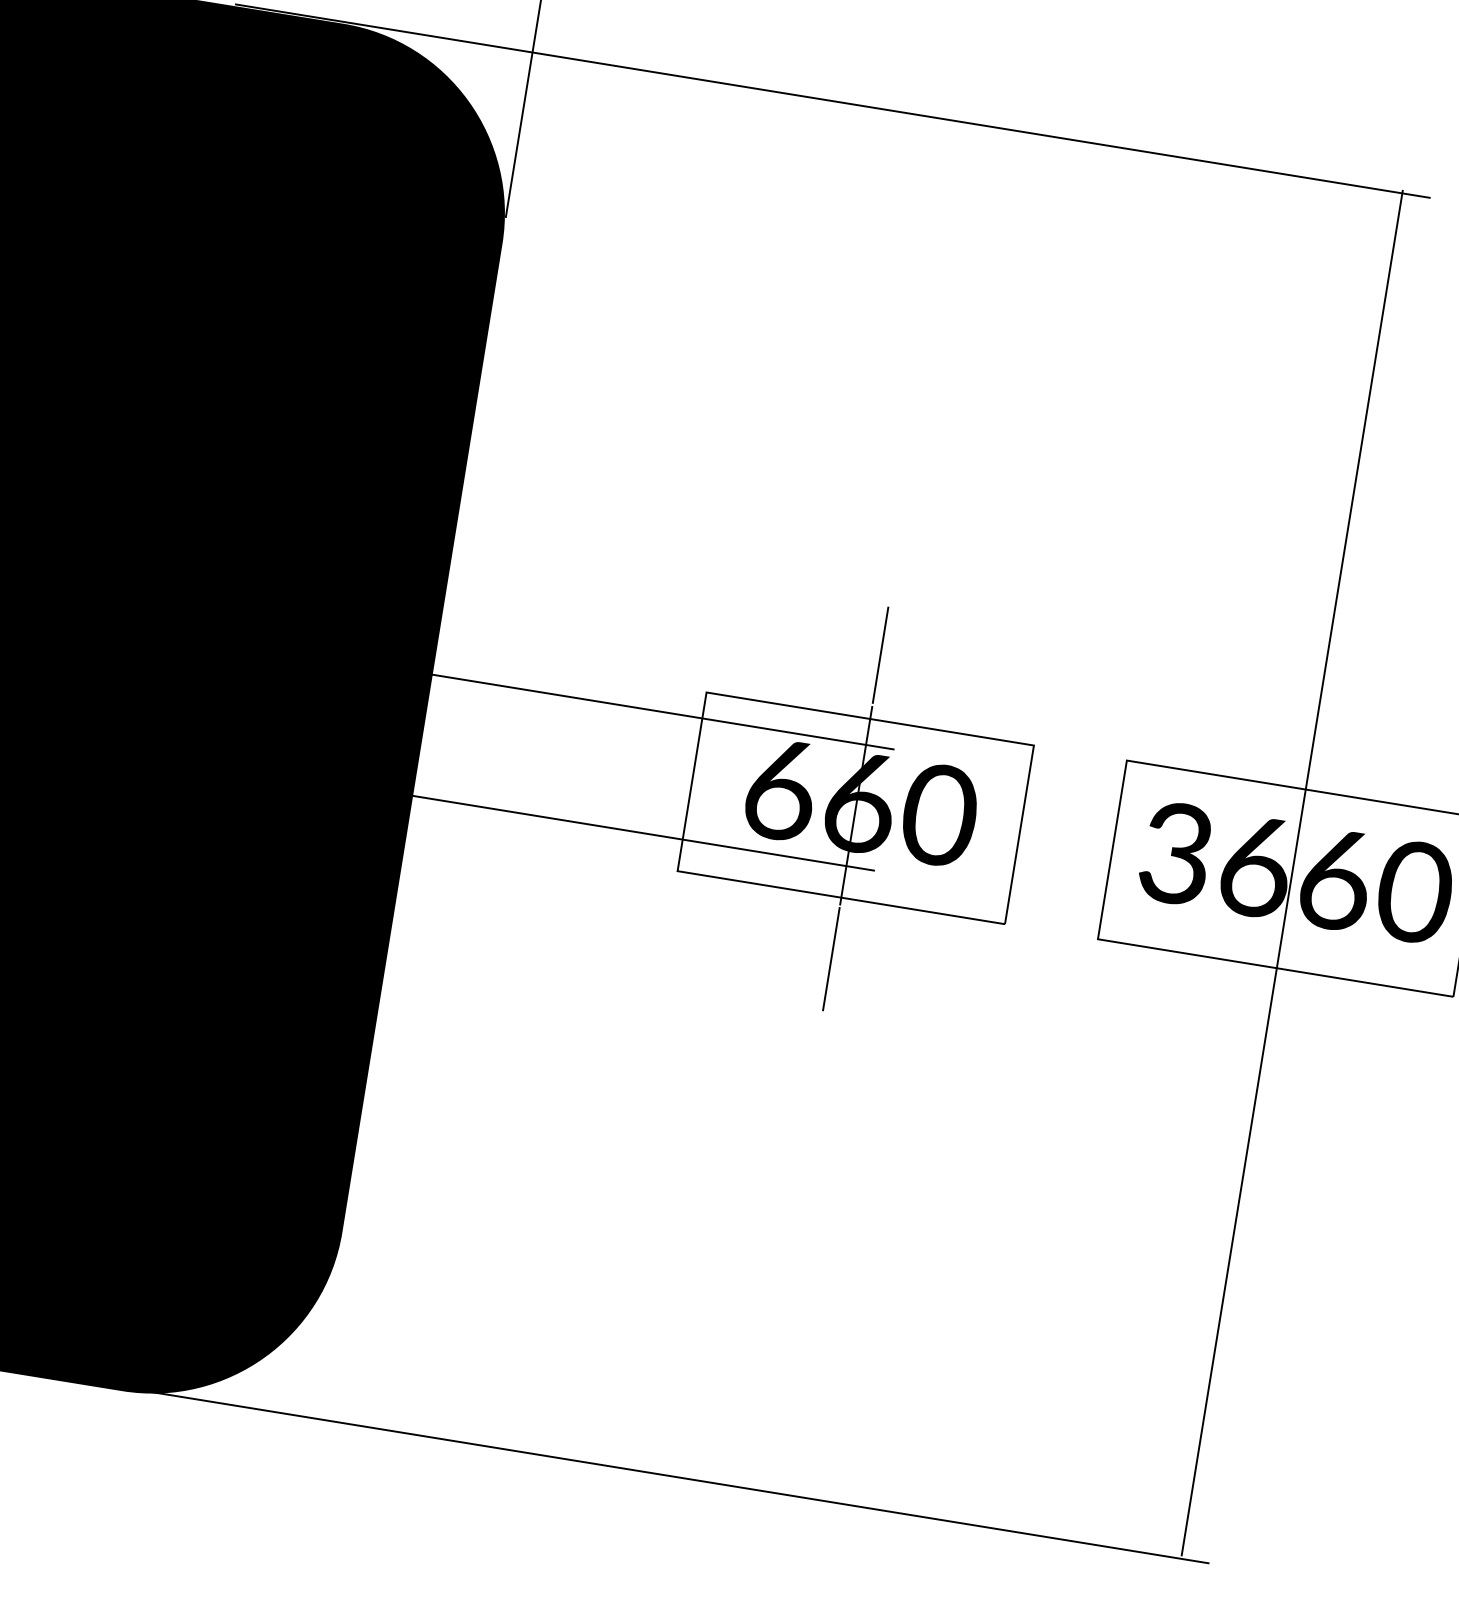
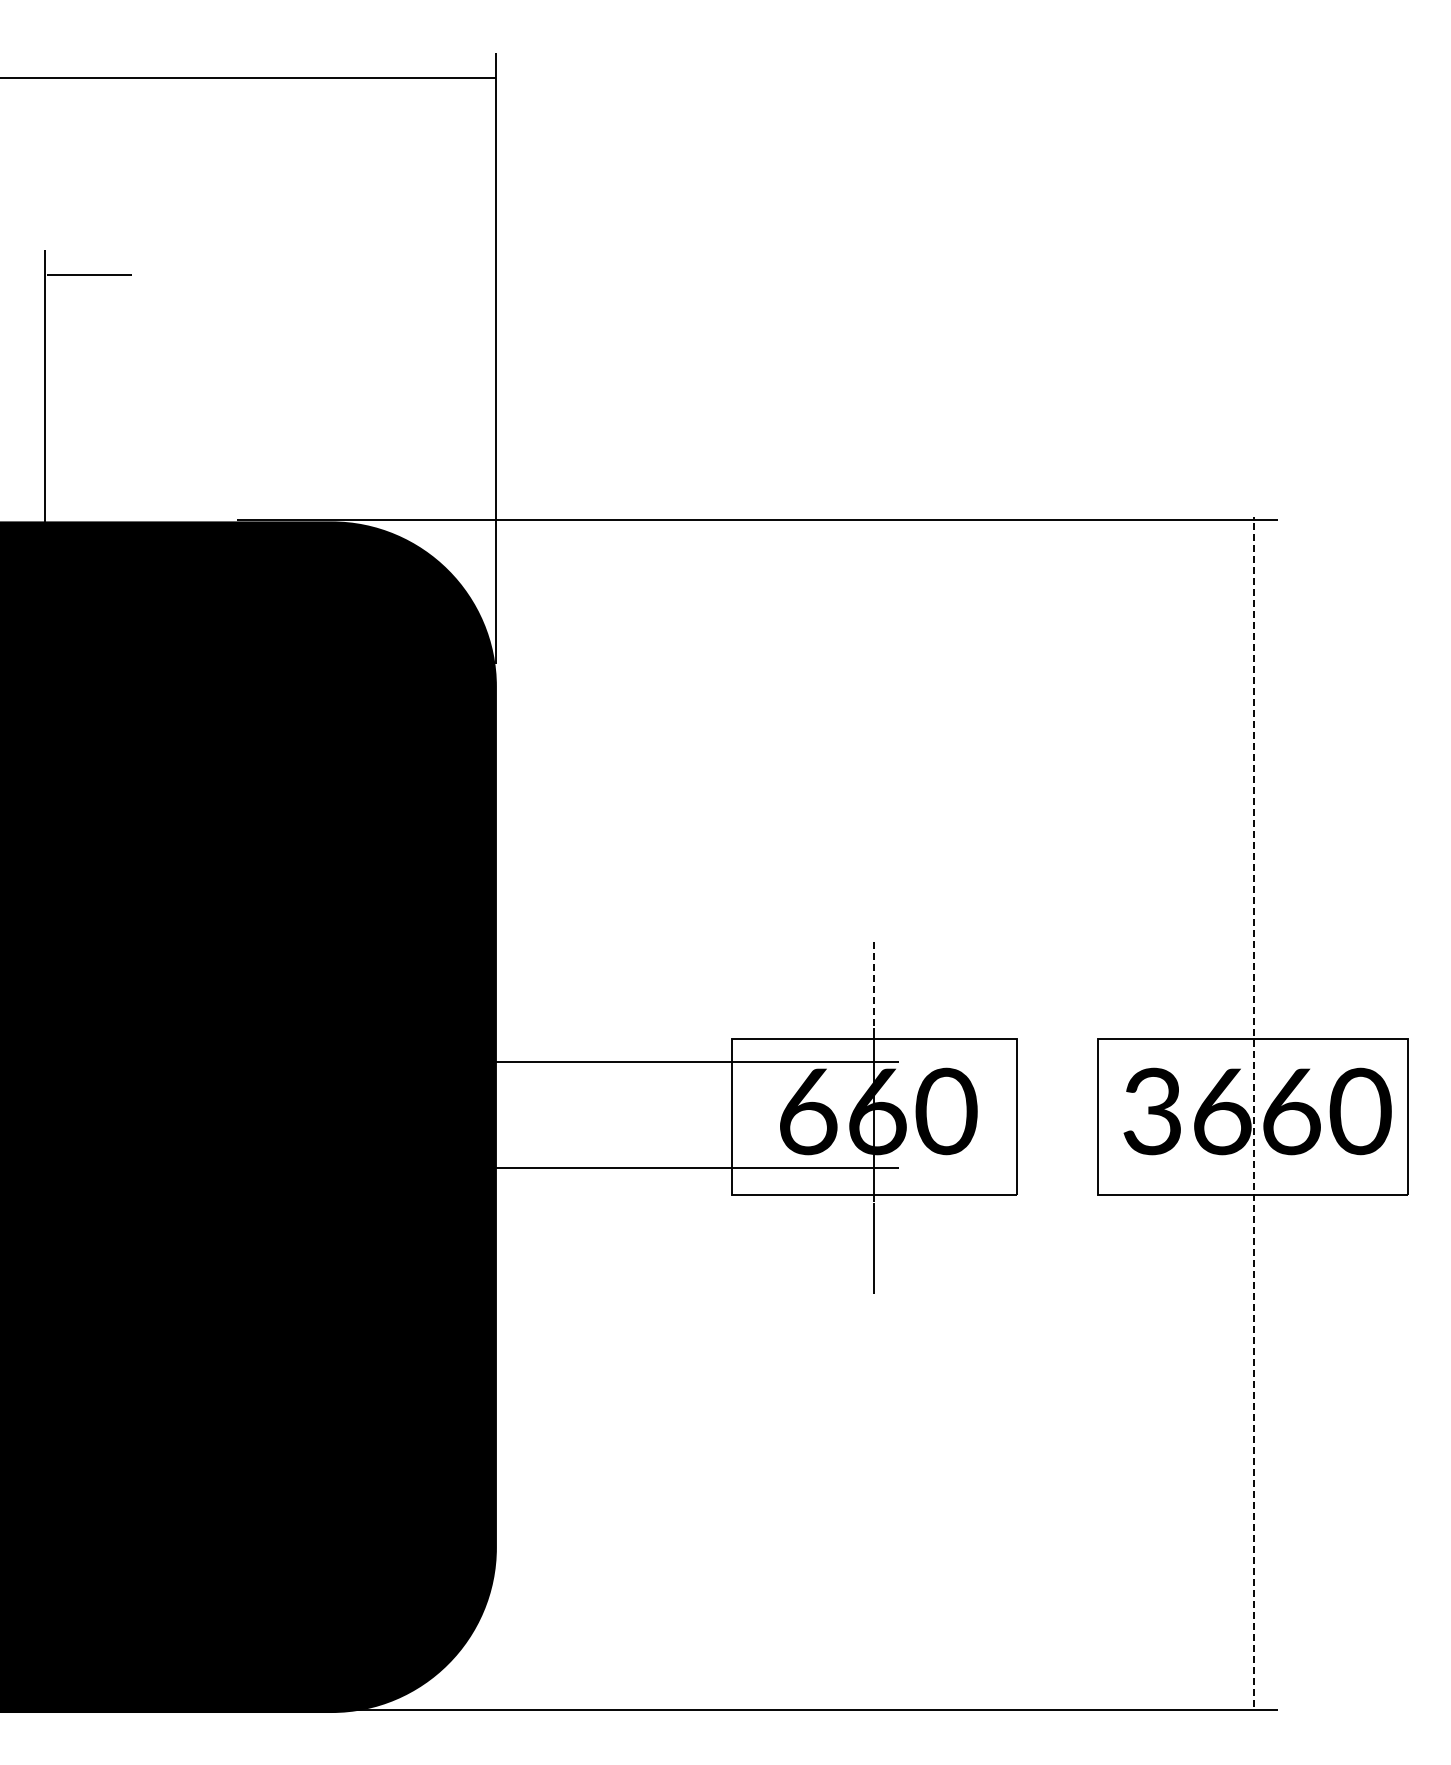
line: (880, 656) -> (874, 984), solid -> dashed
line: (1292, 872) -> (1253, 1111), solid -> dashed

